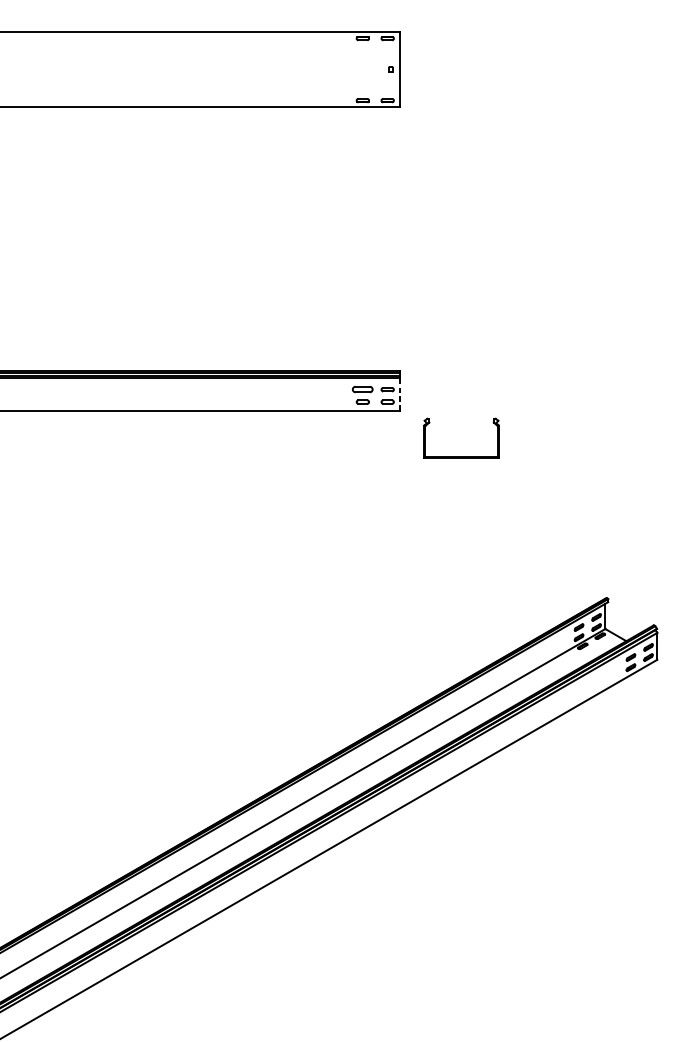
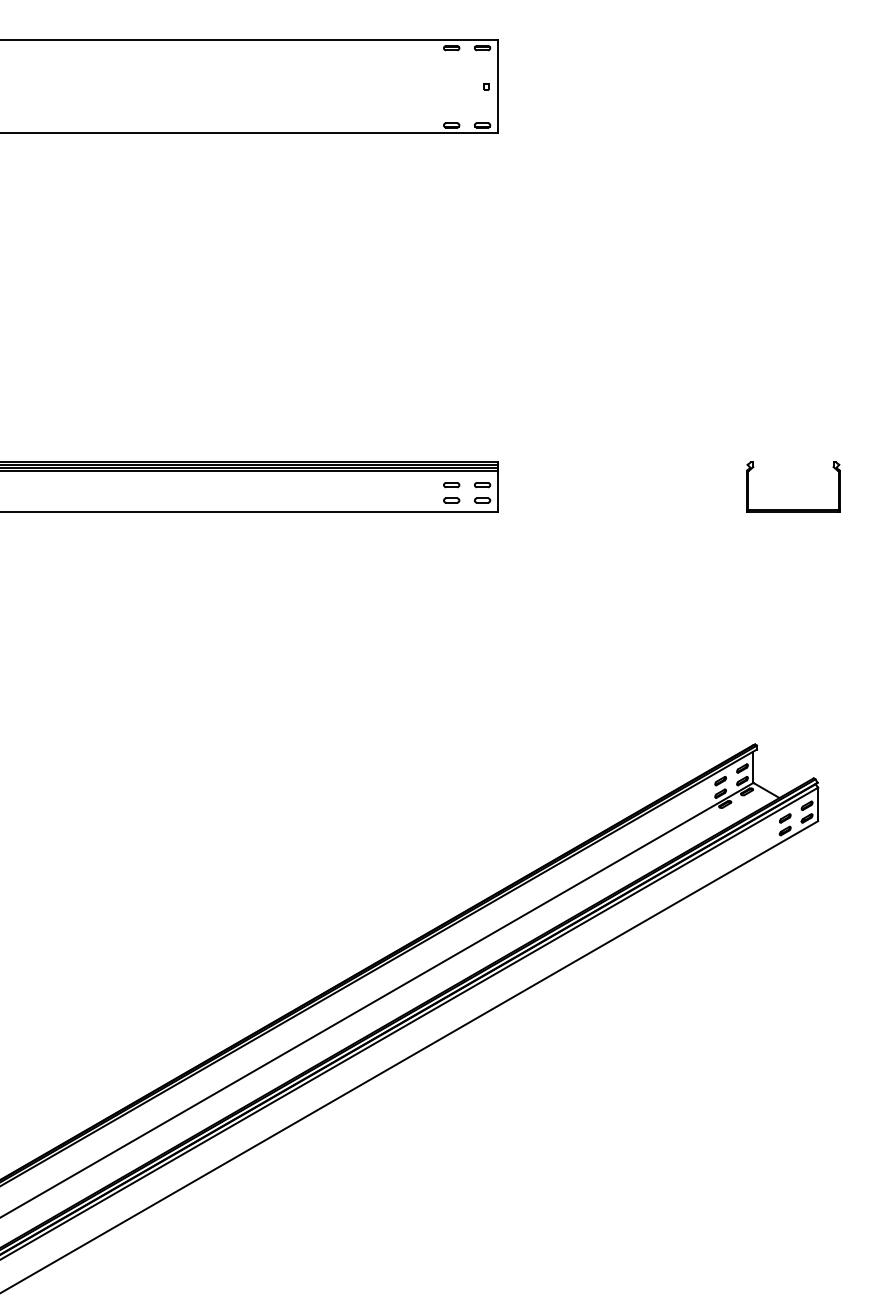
part: (362, 390) -> (451, 485), size x0.62
line: (399, 394) -> (497, 491), dashed -> solid
part: (461, 456) -> (793, 509), moved

